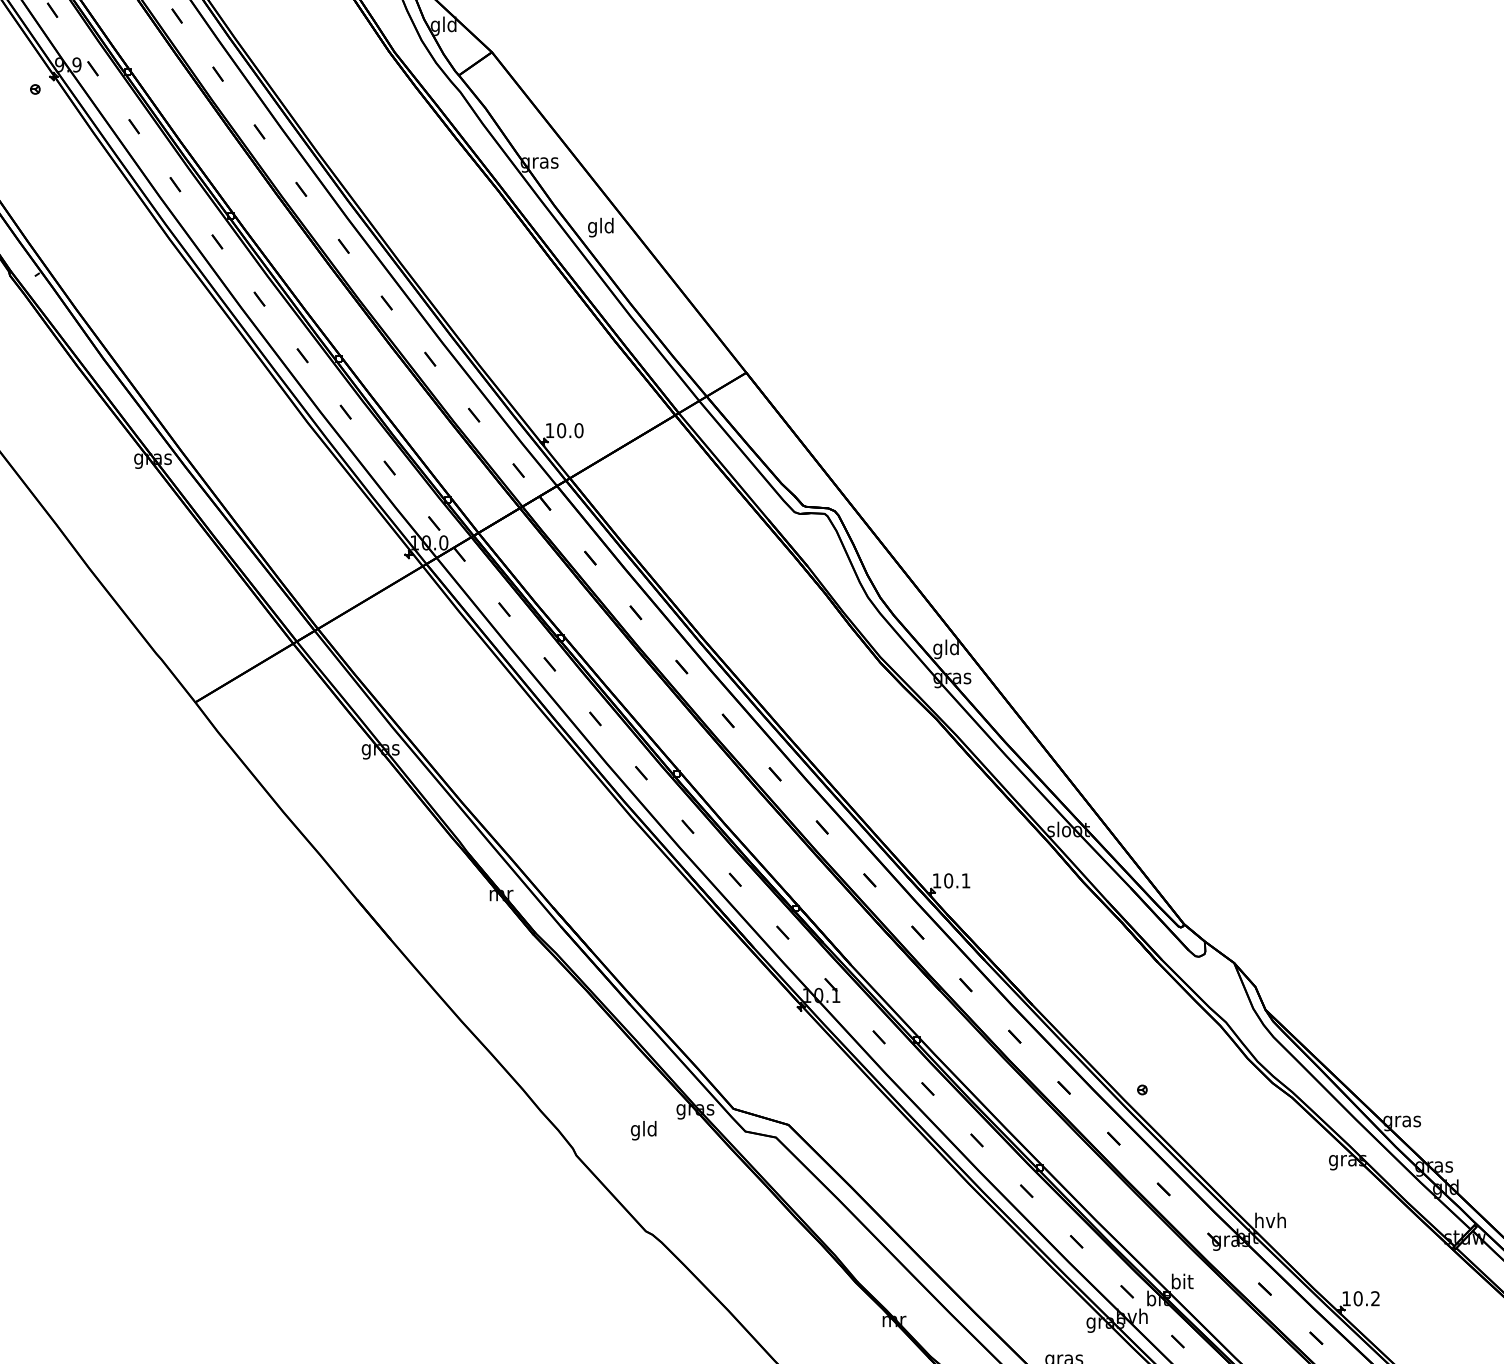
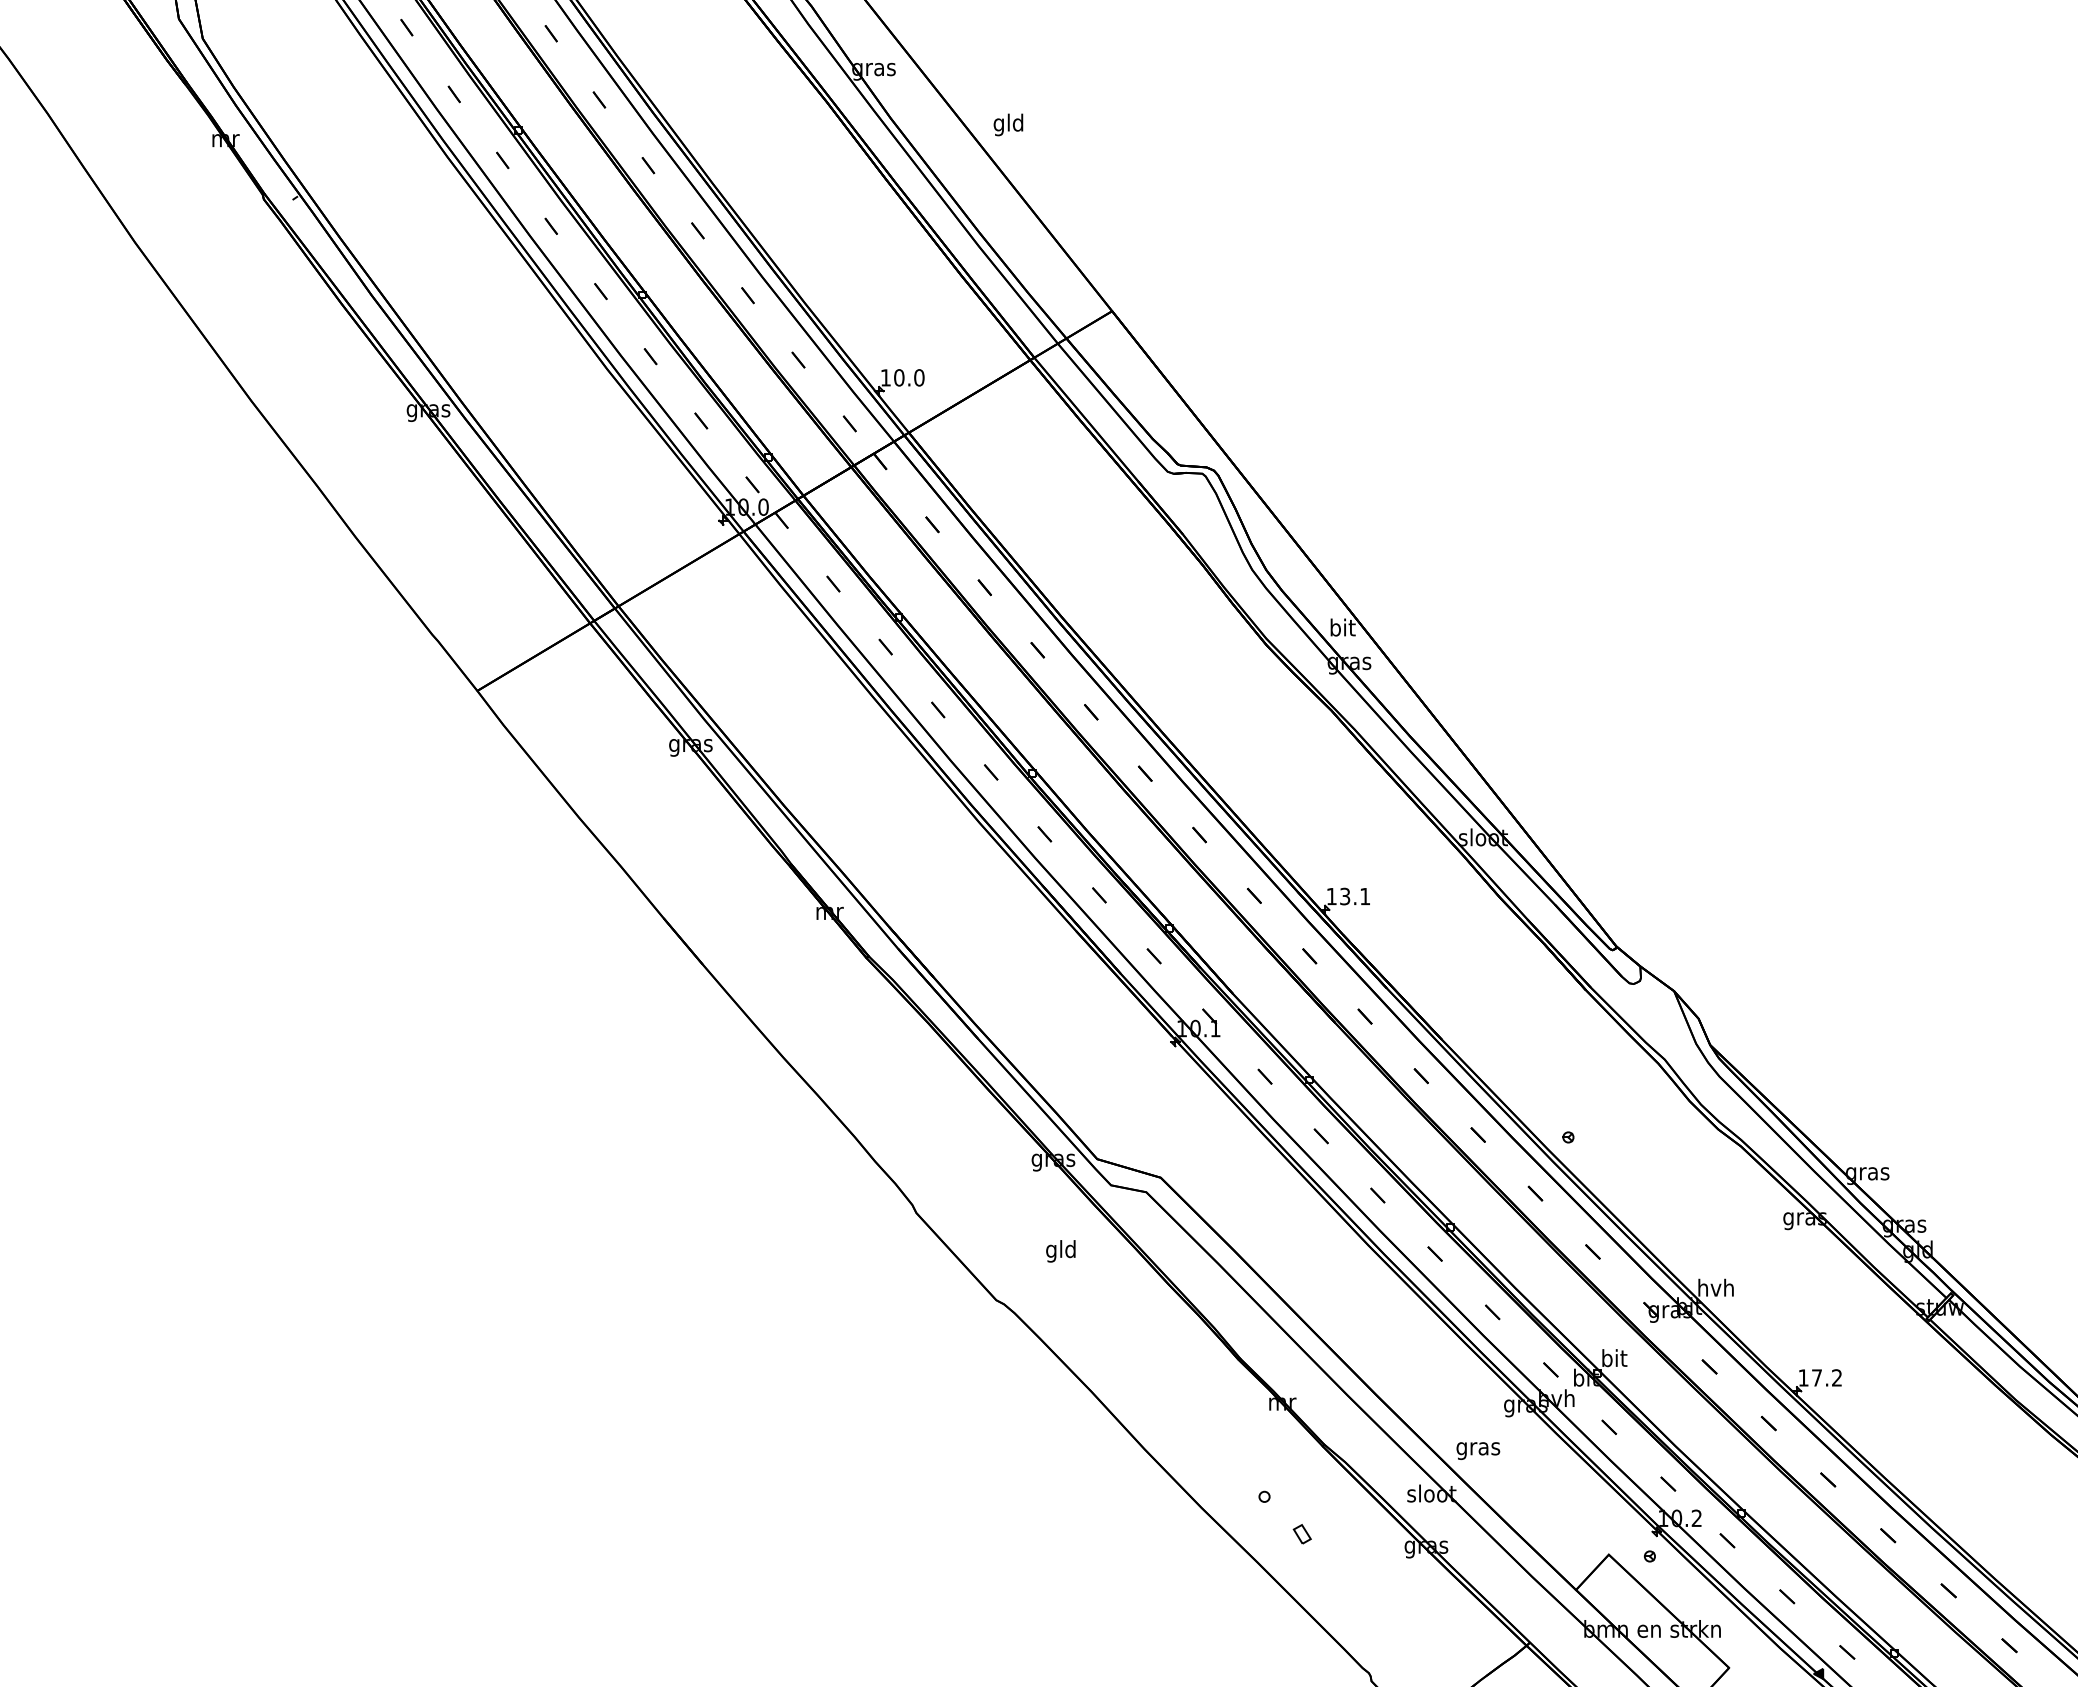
text: (600, 227) -> (1008, 124), moved
text: (945, 649) -> (1341, 629), gld -> bit
text: (948, 880) -> (1345, 896), 10.1 -> 13.1
text: (643, 1130) -> (1060, 1251), moved
text: (1357, 1298) -> (1816, 1377), 10.2 -> 17.2

